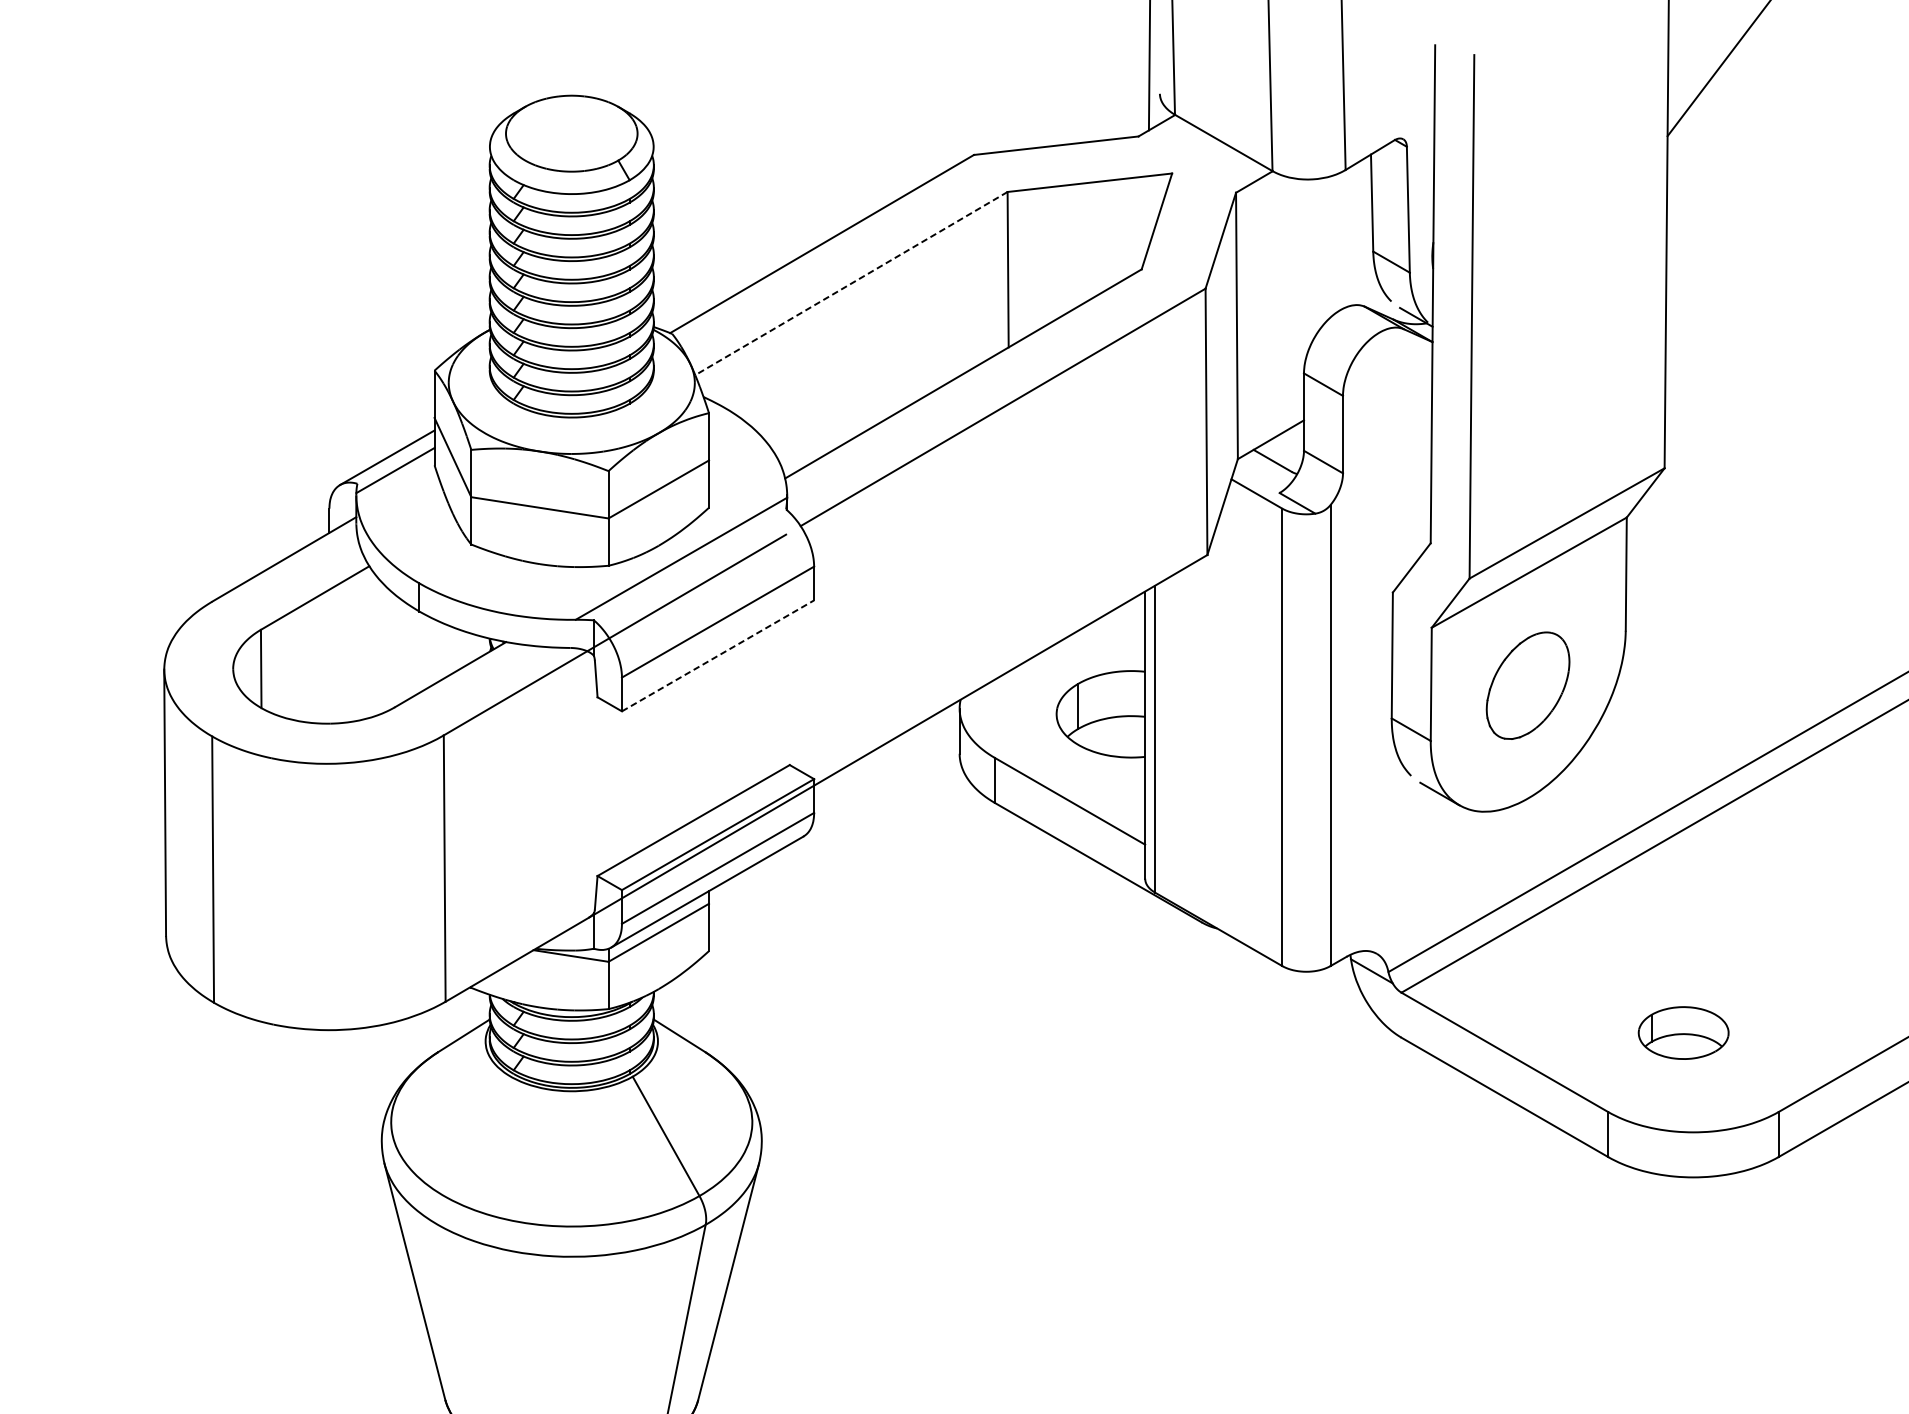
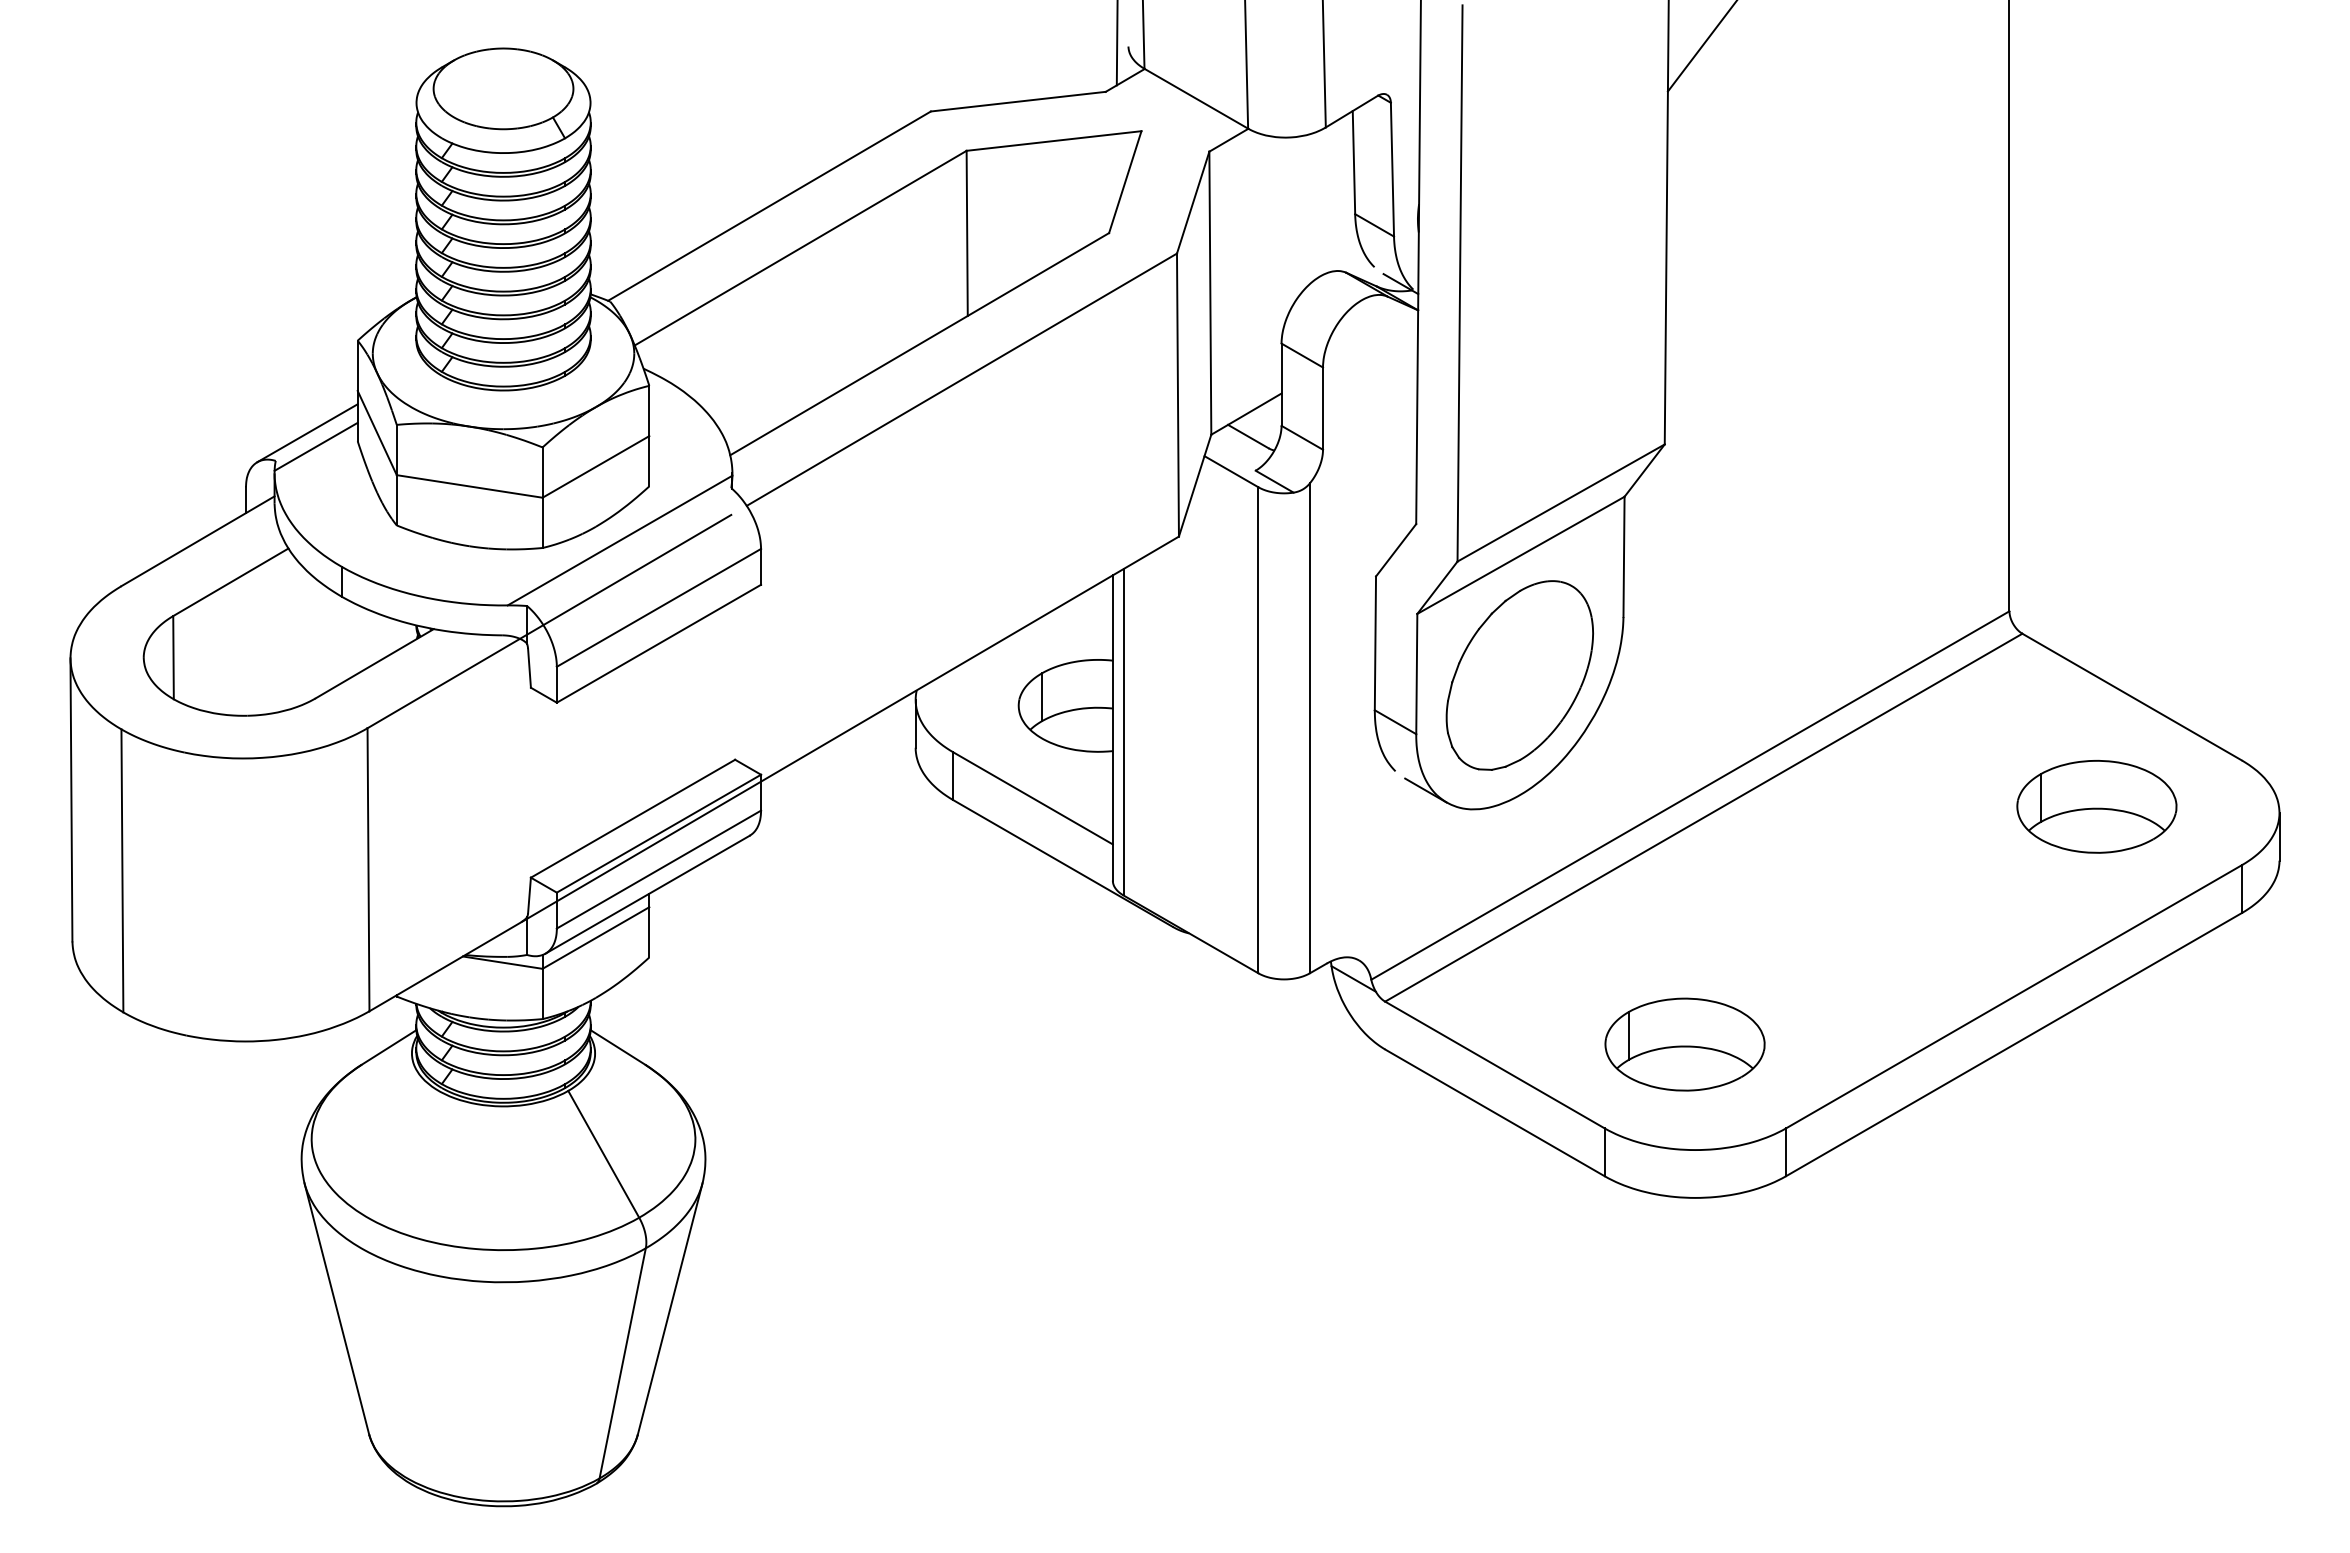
line: (851, 283) -> (800, 248), dashed -> solid
line: (717, 655) -> (658, 643), dashed -> solid
part: (1527, 685) -> (1519, 675), size x1.67
part: (1683, 1033) -> (1684, 1044), size x1.67

